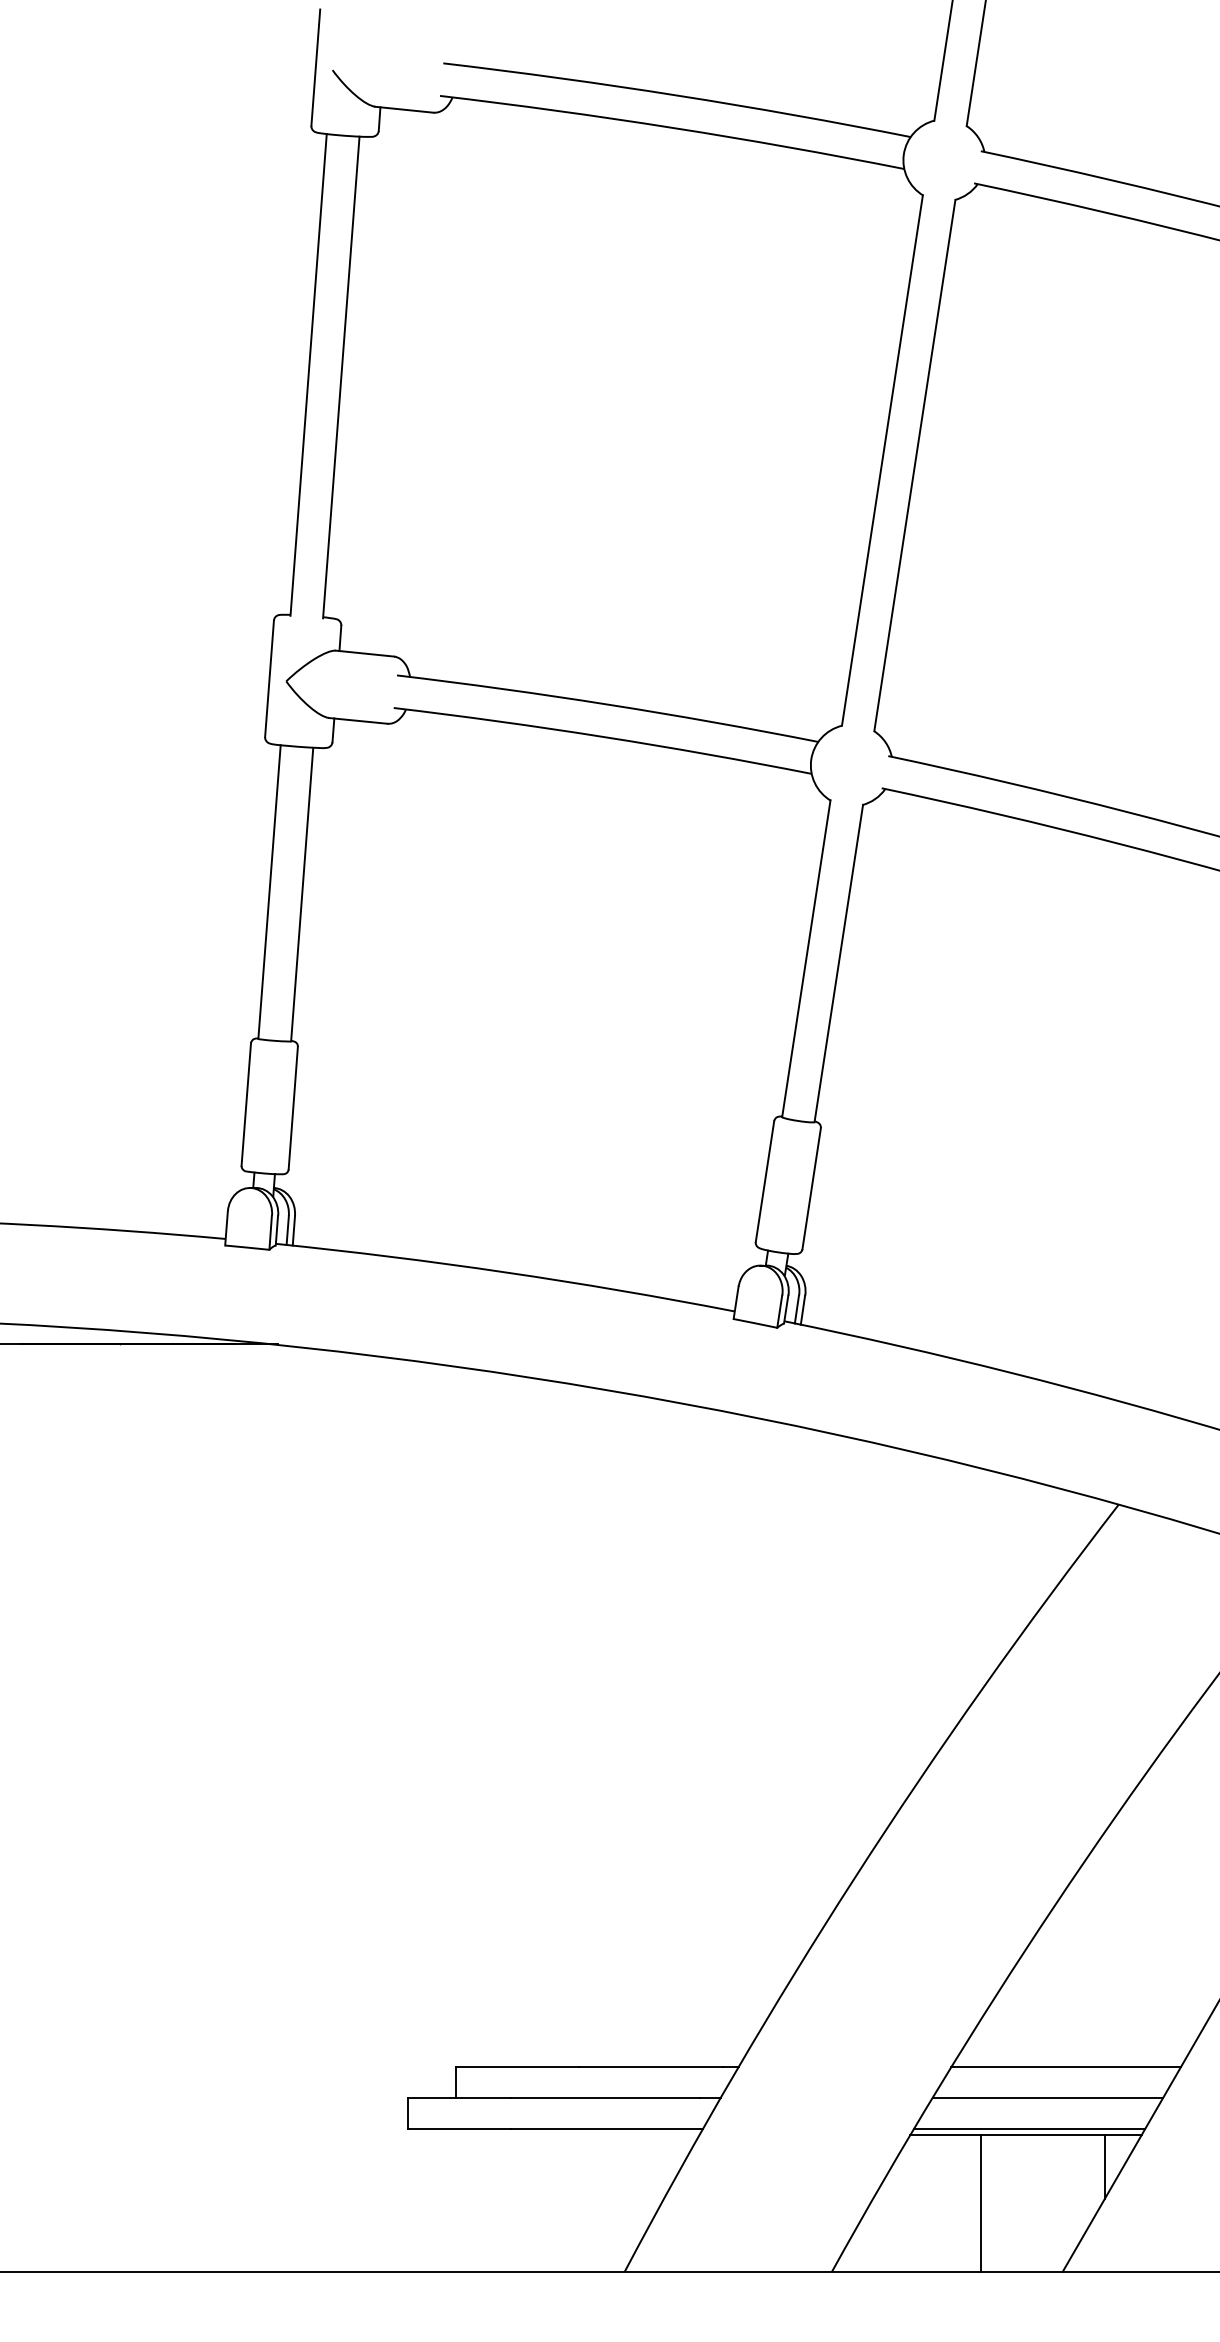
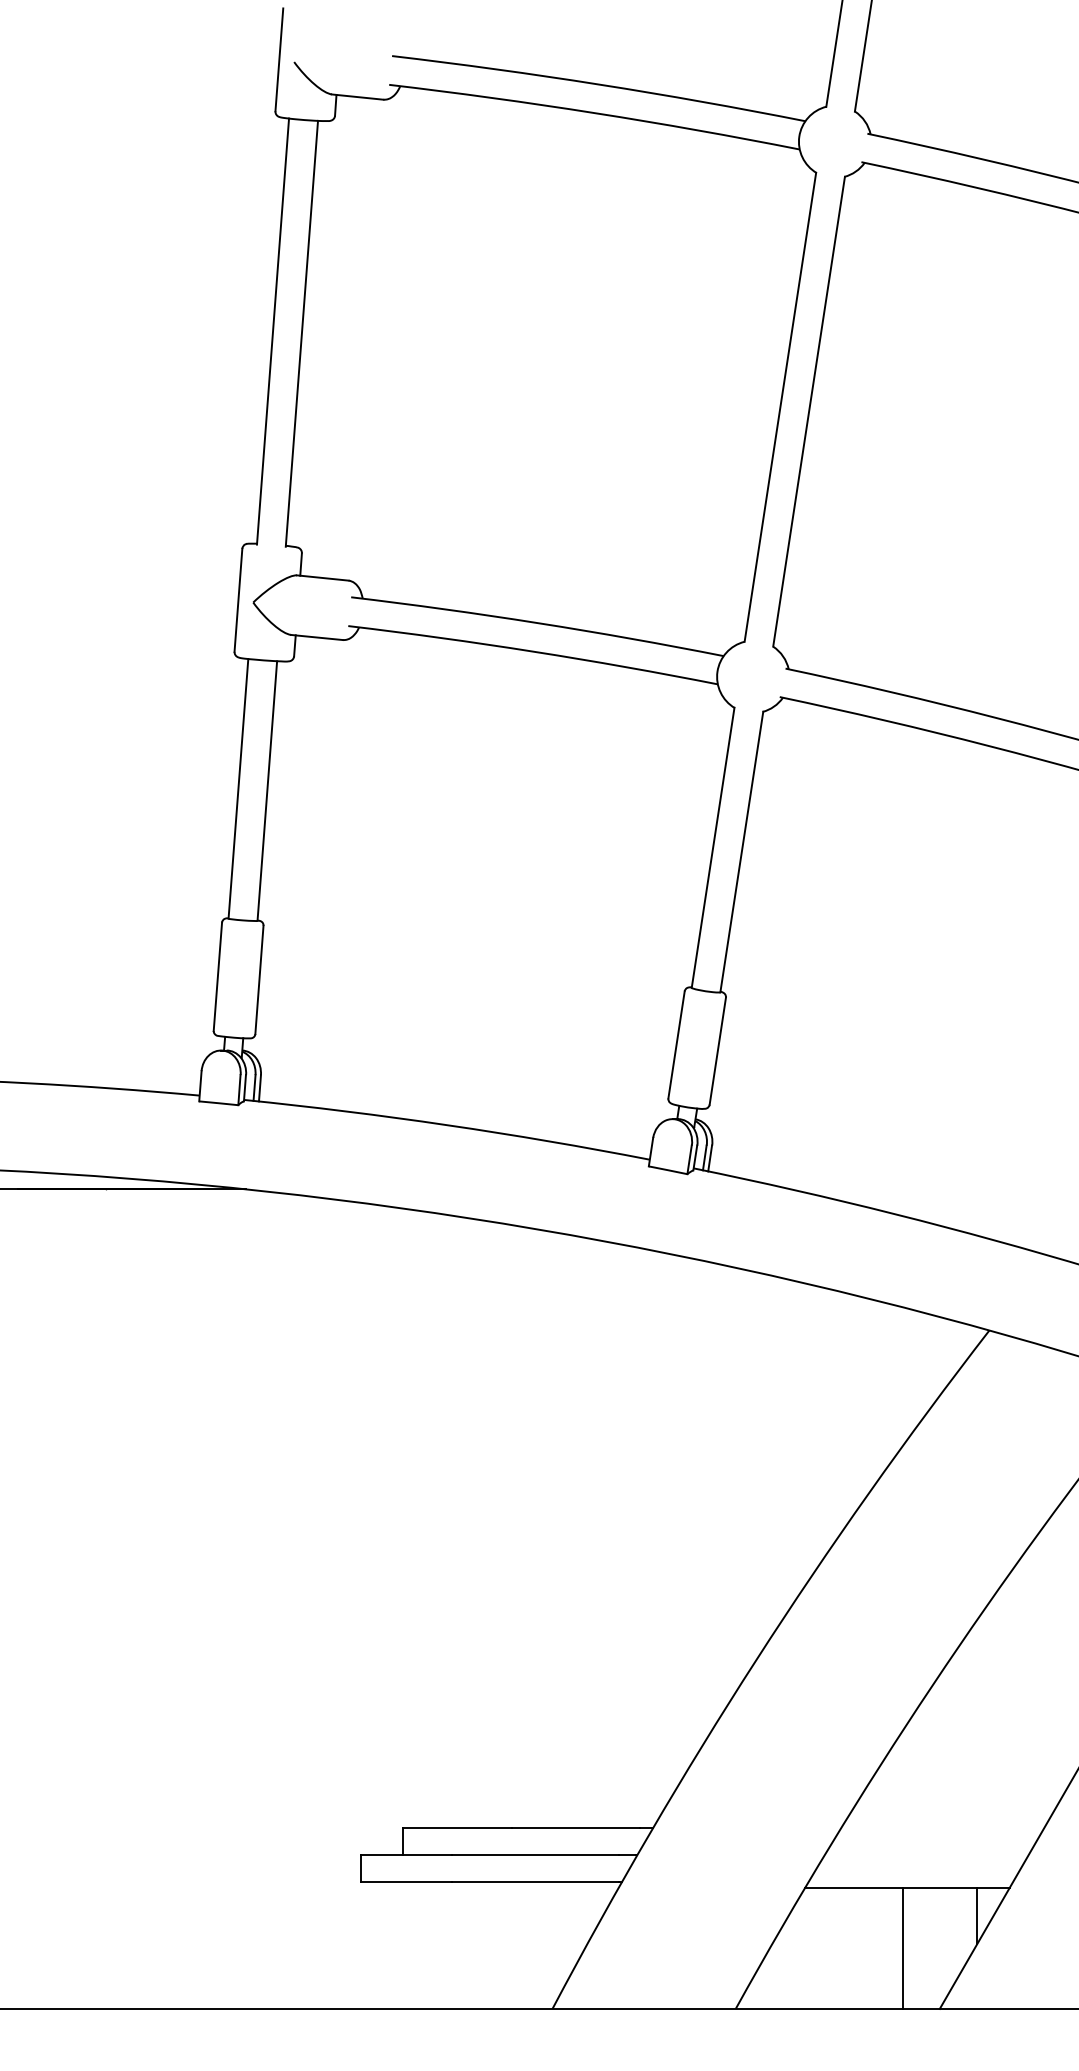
line: (1065, 2066) -> (942, 1827), removed
line: (1047, 2098) -> (926, 1855), removed
line: (1029, 2128) -> (910, 1882), removed
line: (980, 2202) -> (902, 1947), moved

